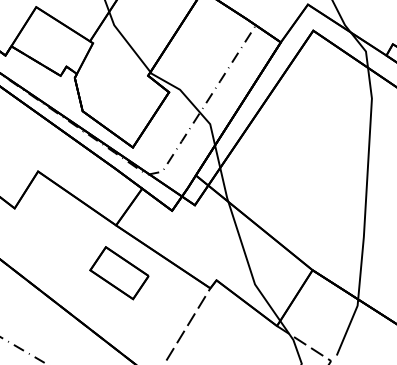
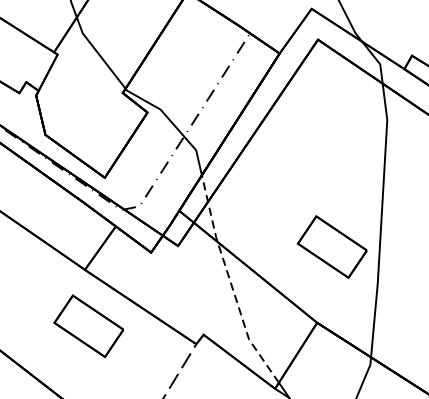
part: (325, 206) -> (332, 247), added
line: (239, 236) -> (230, 282), solid -> dashed

